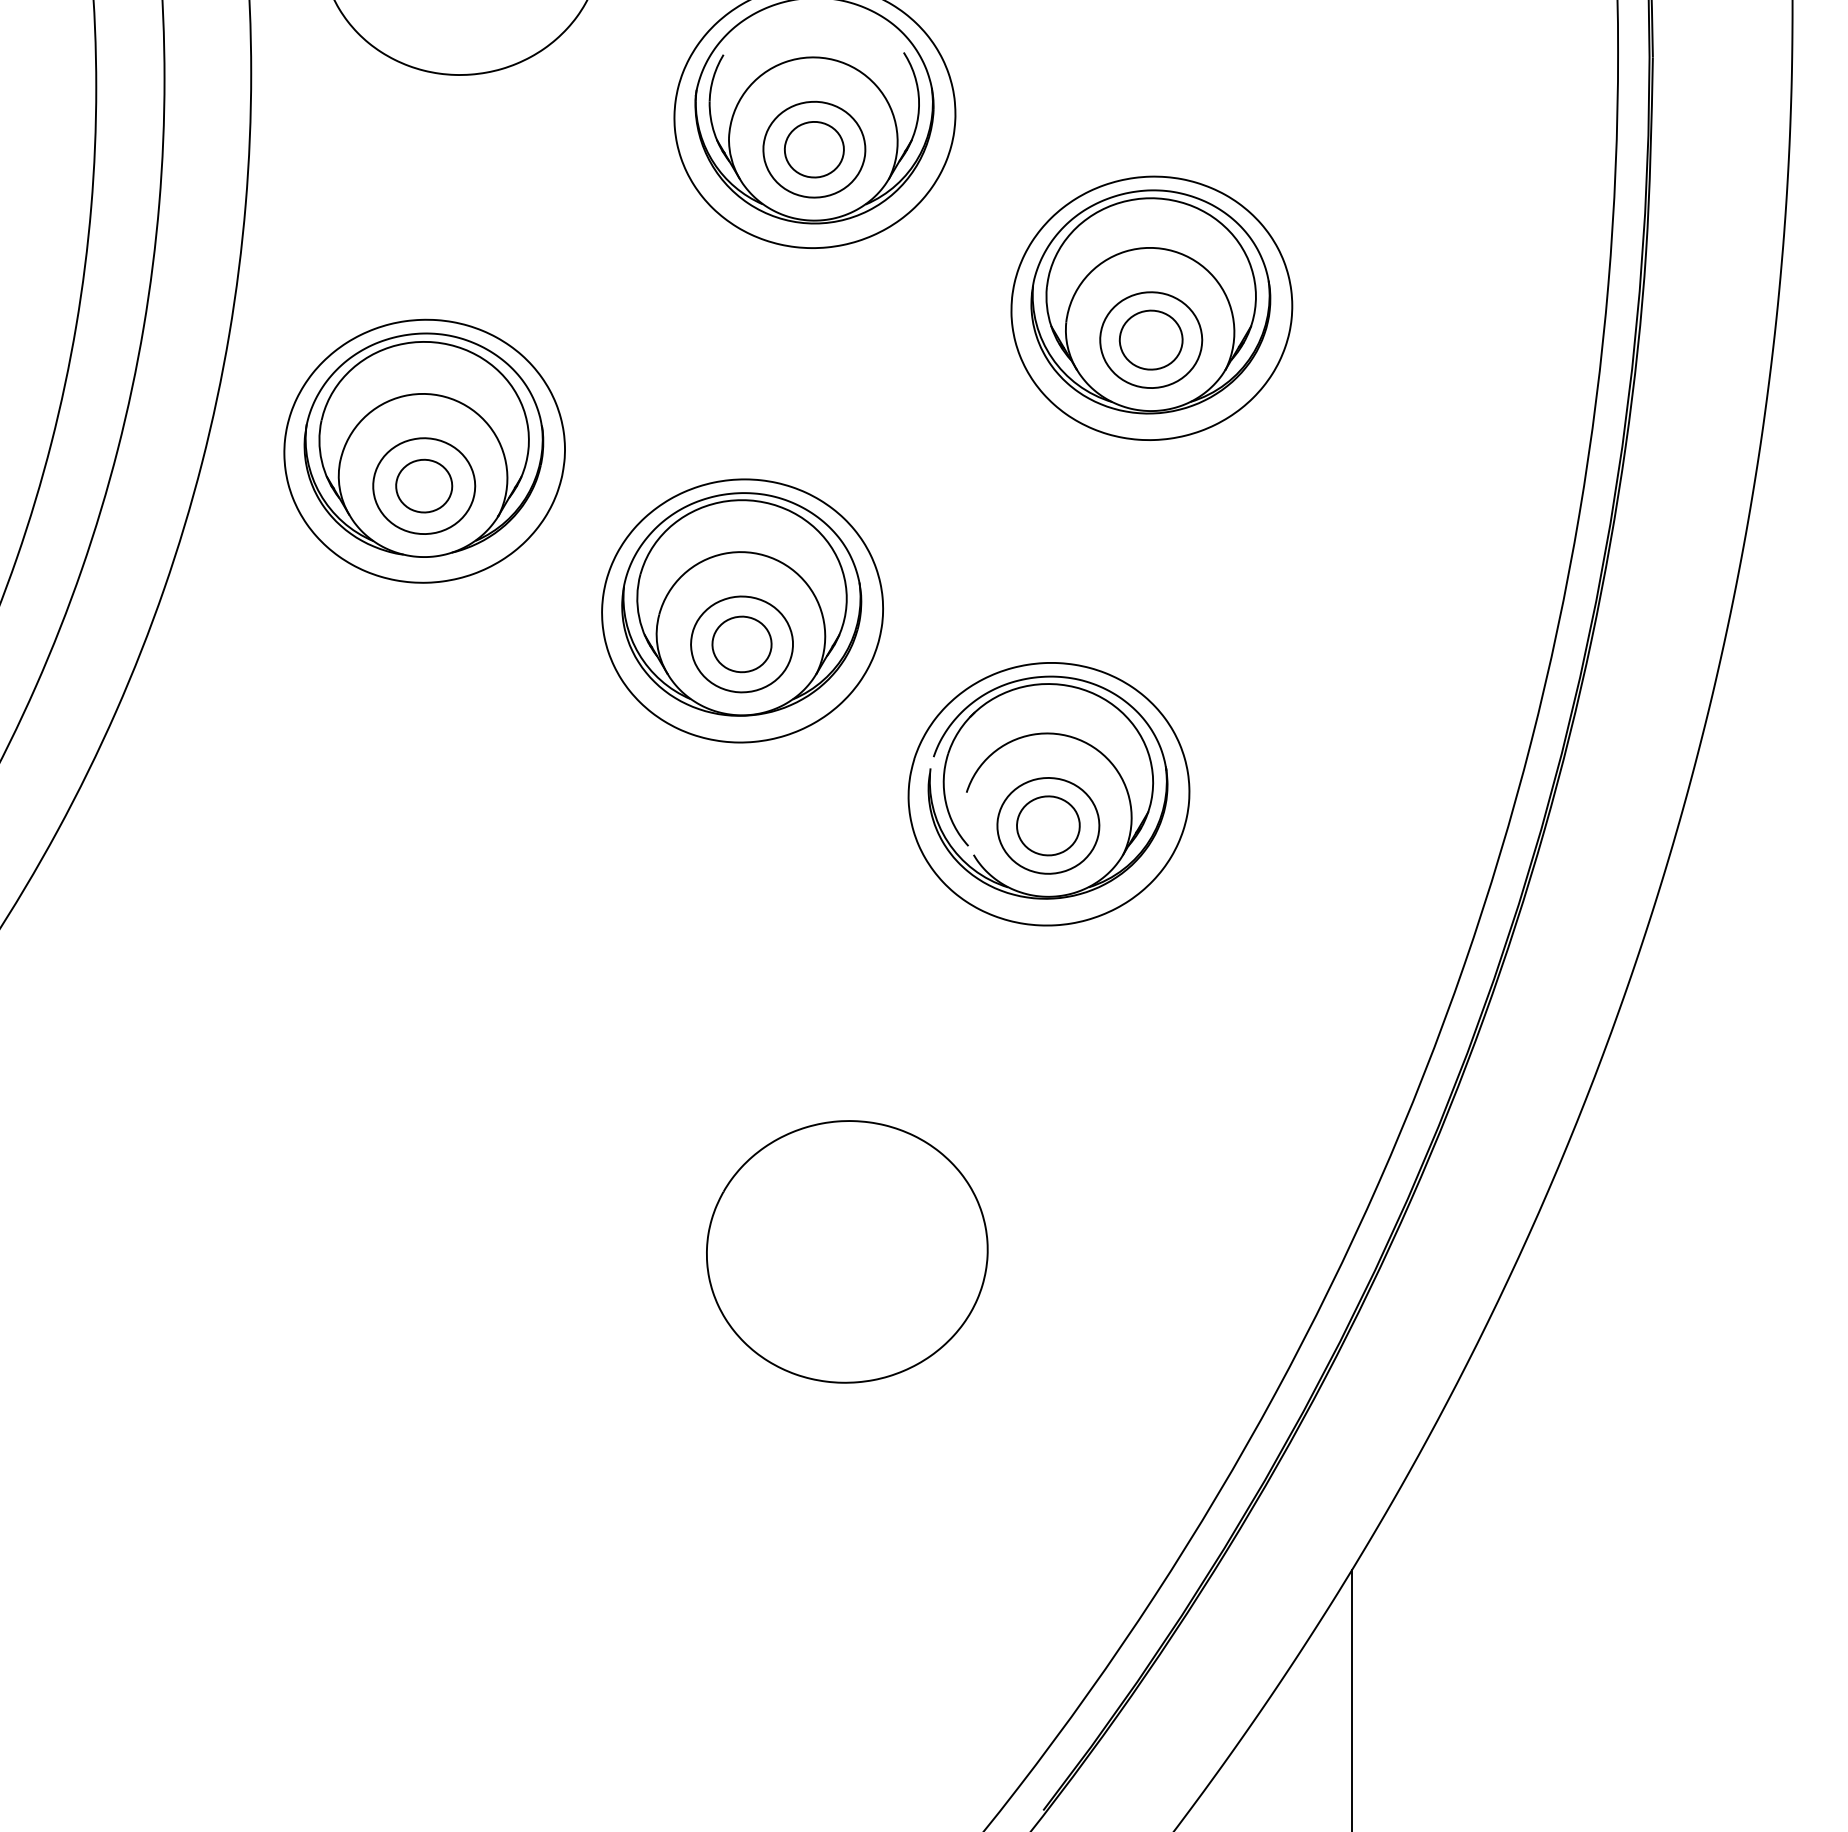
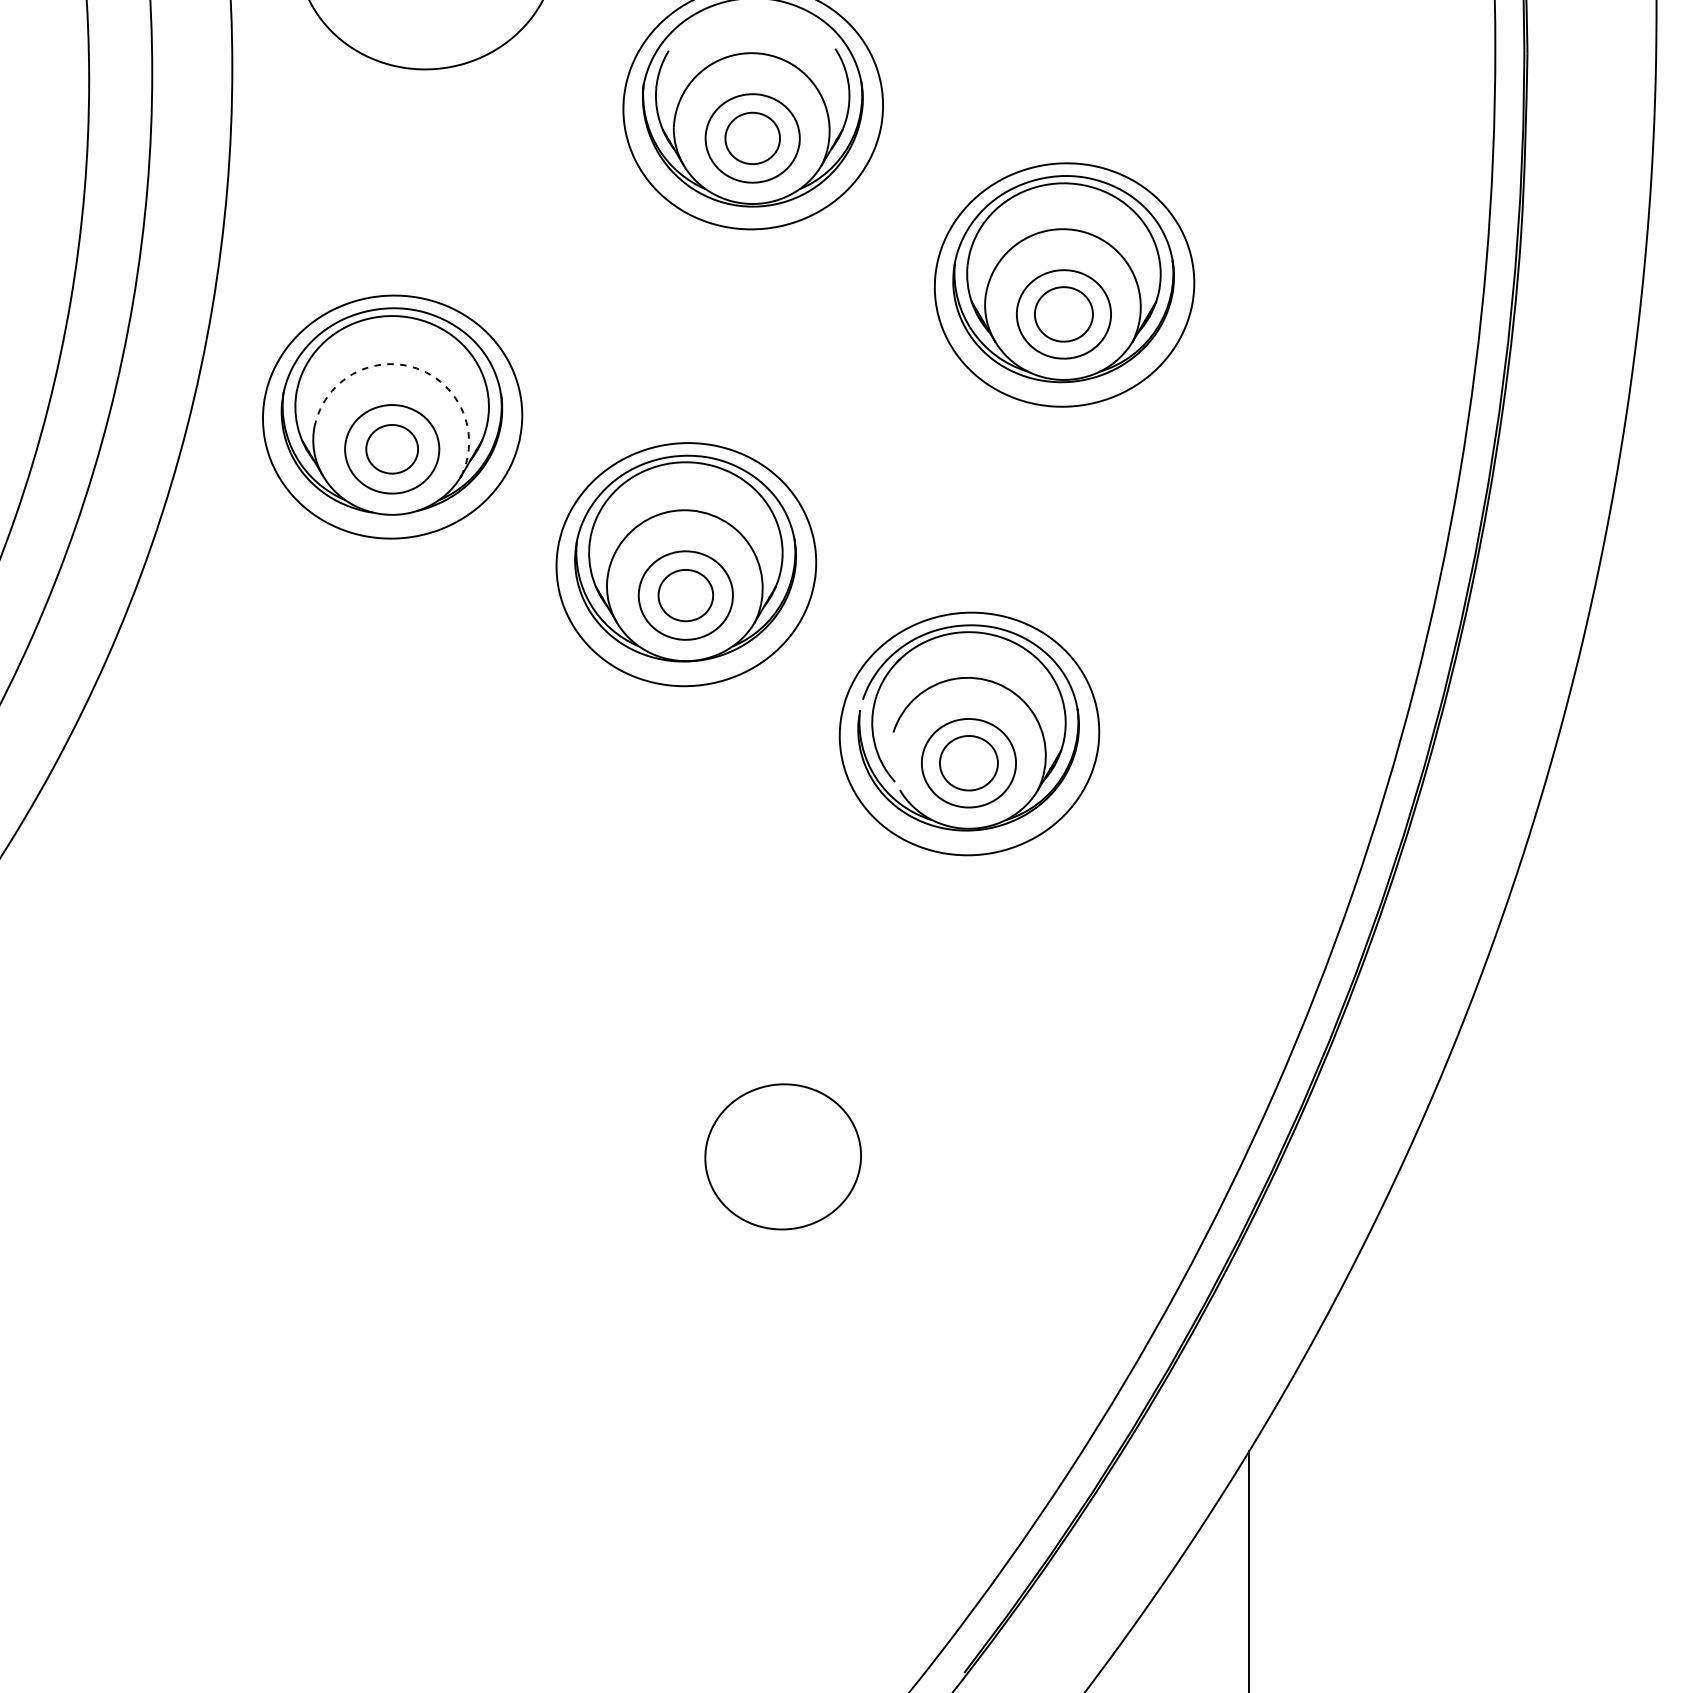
arc: (450, 398) -> (416, 368), solid -> dashed
part: (847, 1251) -> (783, 1156), size x0.6

